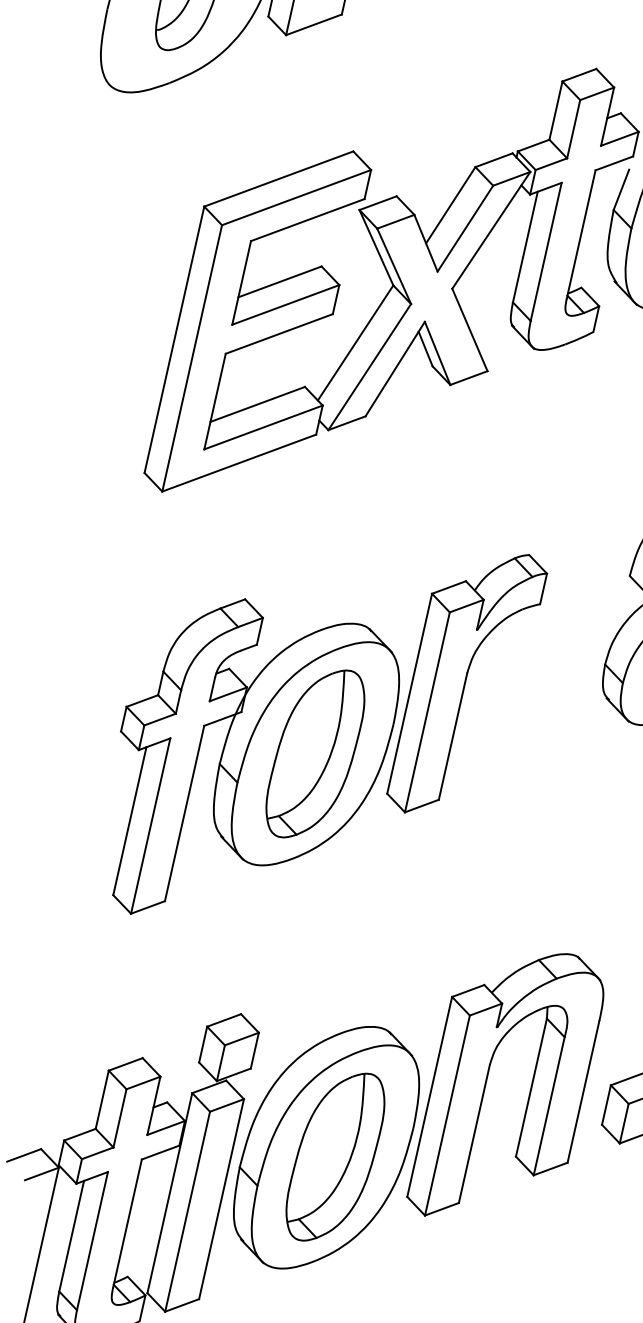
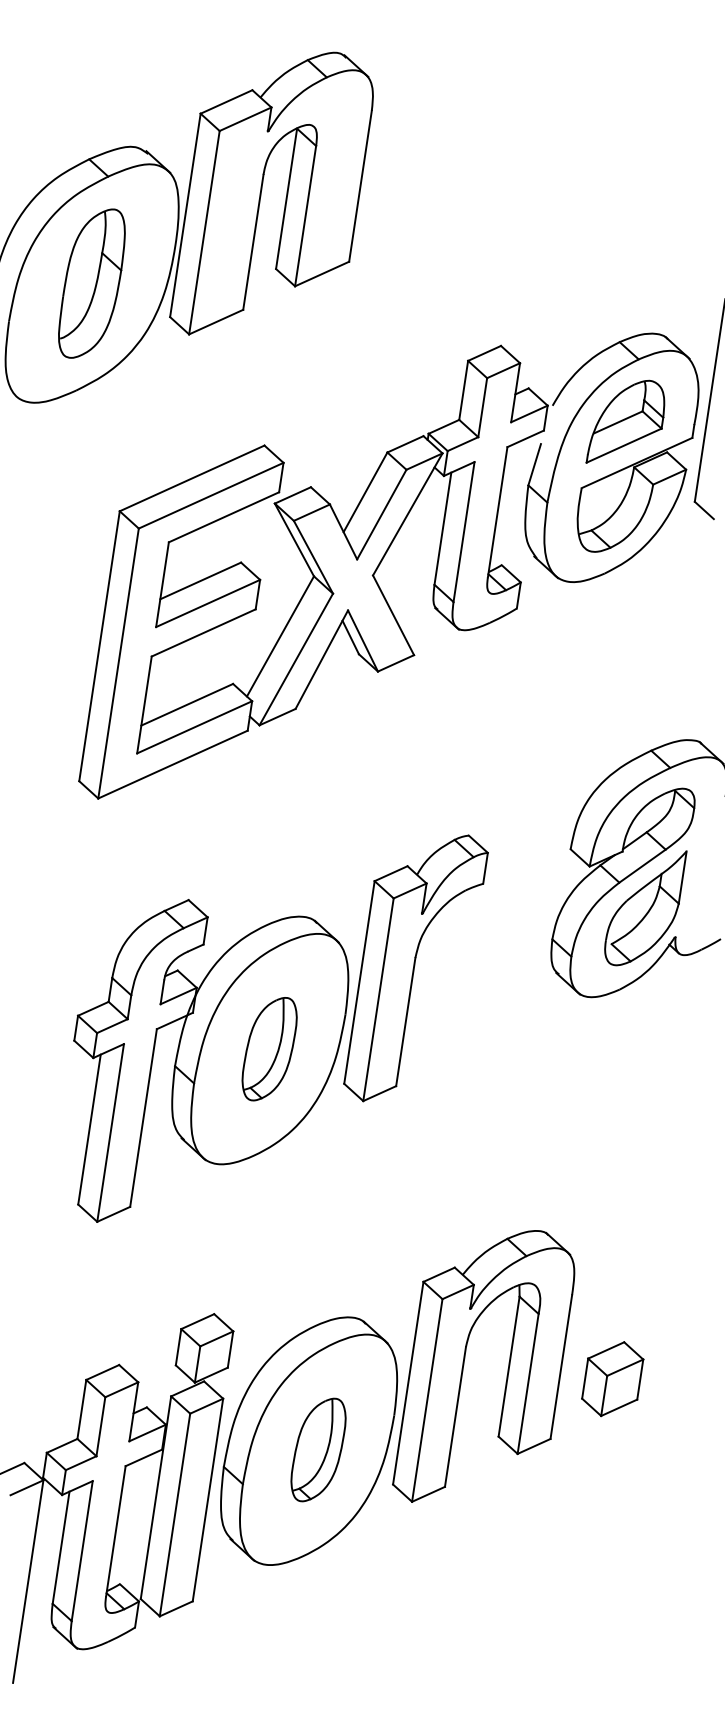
part: (315, 753) -> (269, 1048), size x0.6
part: (335, 1156) -> (318, 1449), size x0.6

